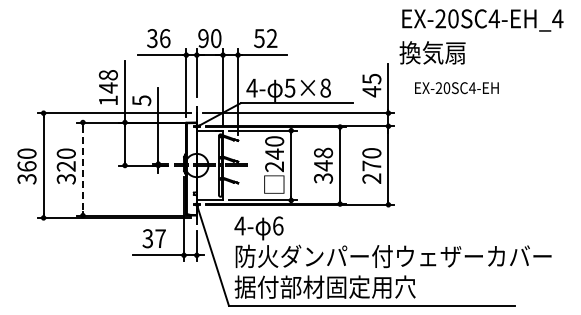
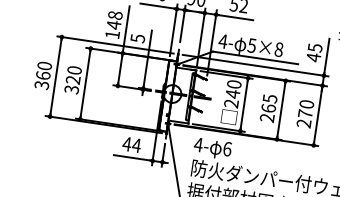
text: (323, 165) -> (268, 108), 348 -> 265
line: (82, 169) -> (85, 84), dashed -> solid
text: (154, 238) -> (132, 144), 37 -> 44

